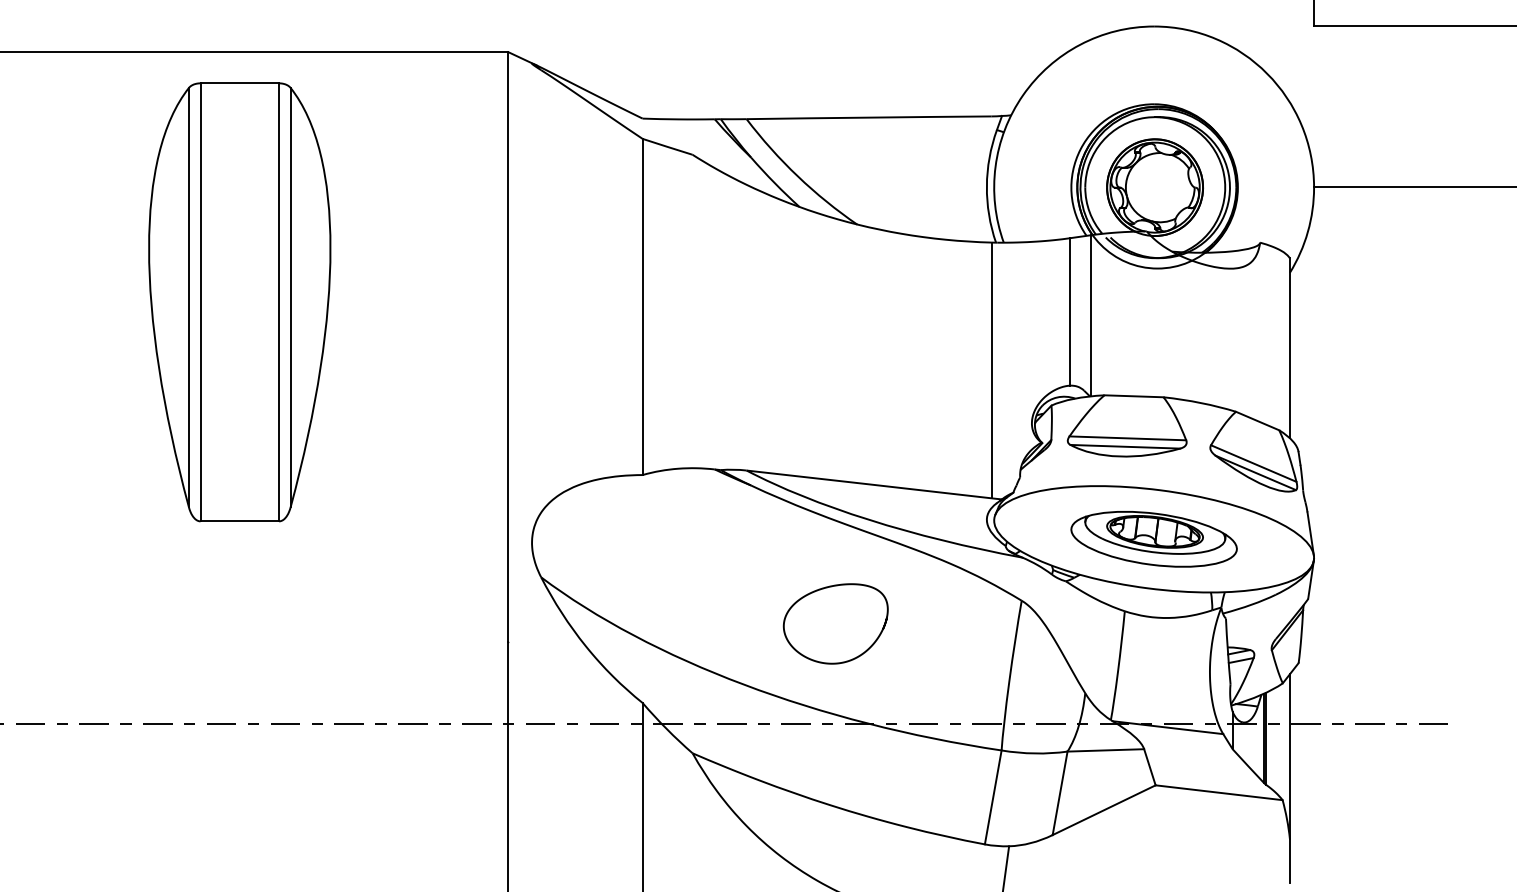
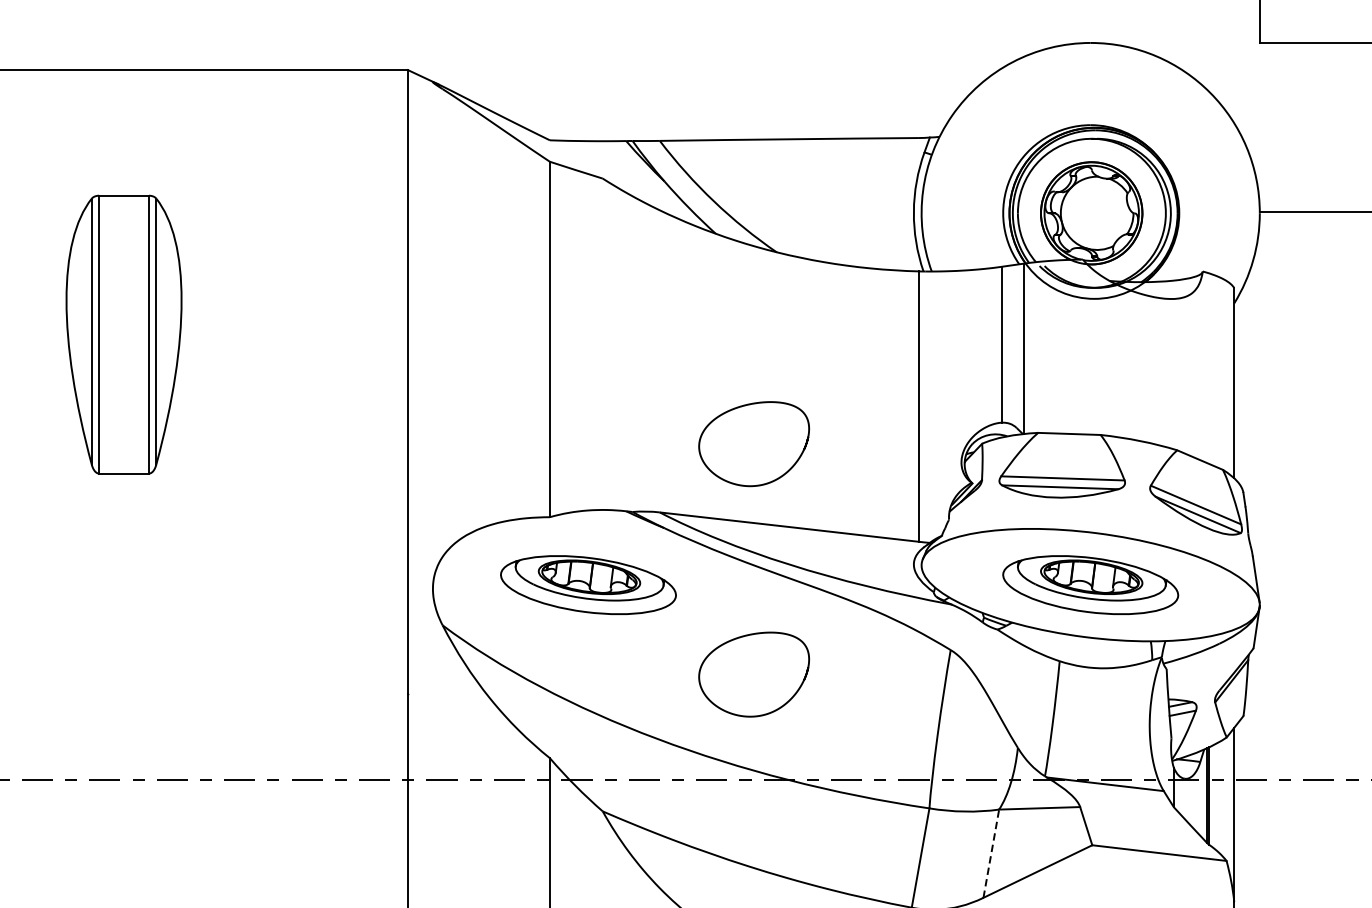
part: (239, 302) -> (123, 334), size x0.6
curve: (827, 370) -> (745, 406), added
part: (678, 539) -> (587, 585), added
line: (1060, 792) -> (991, 852), solid -> dashed

